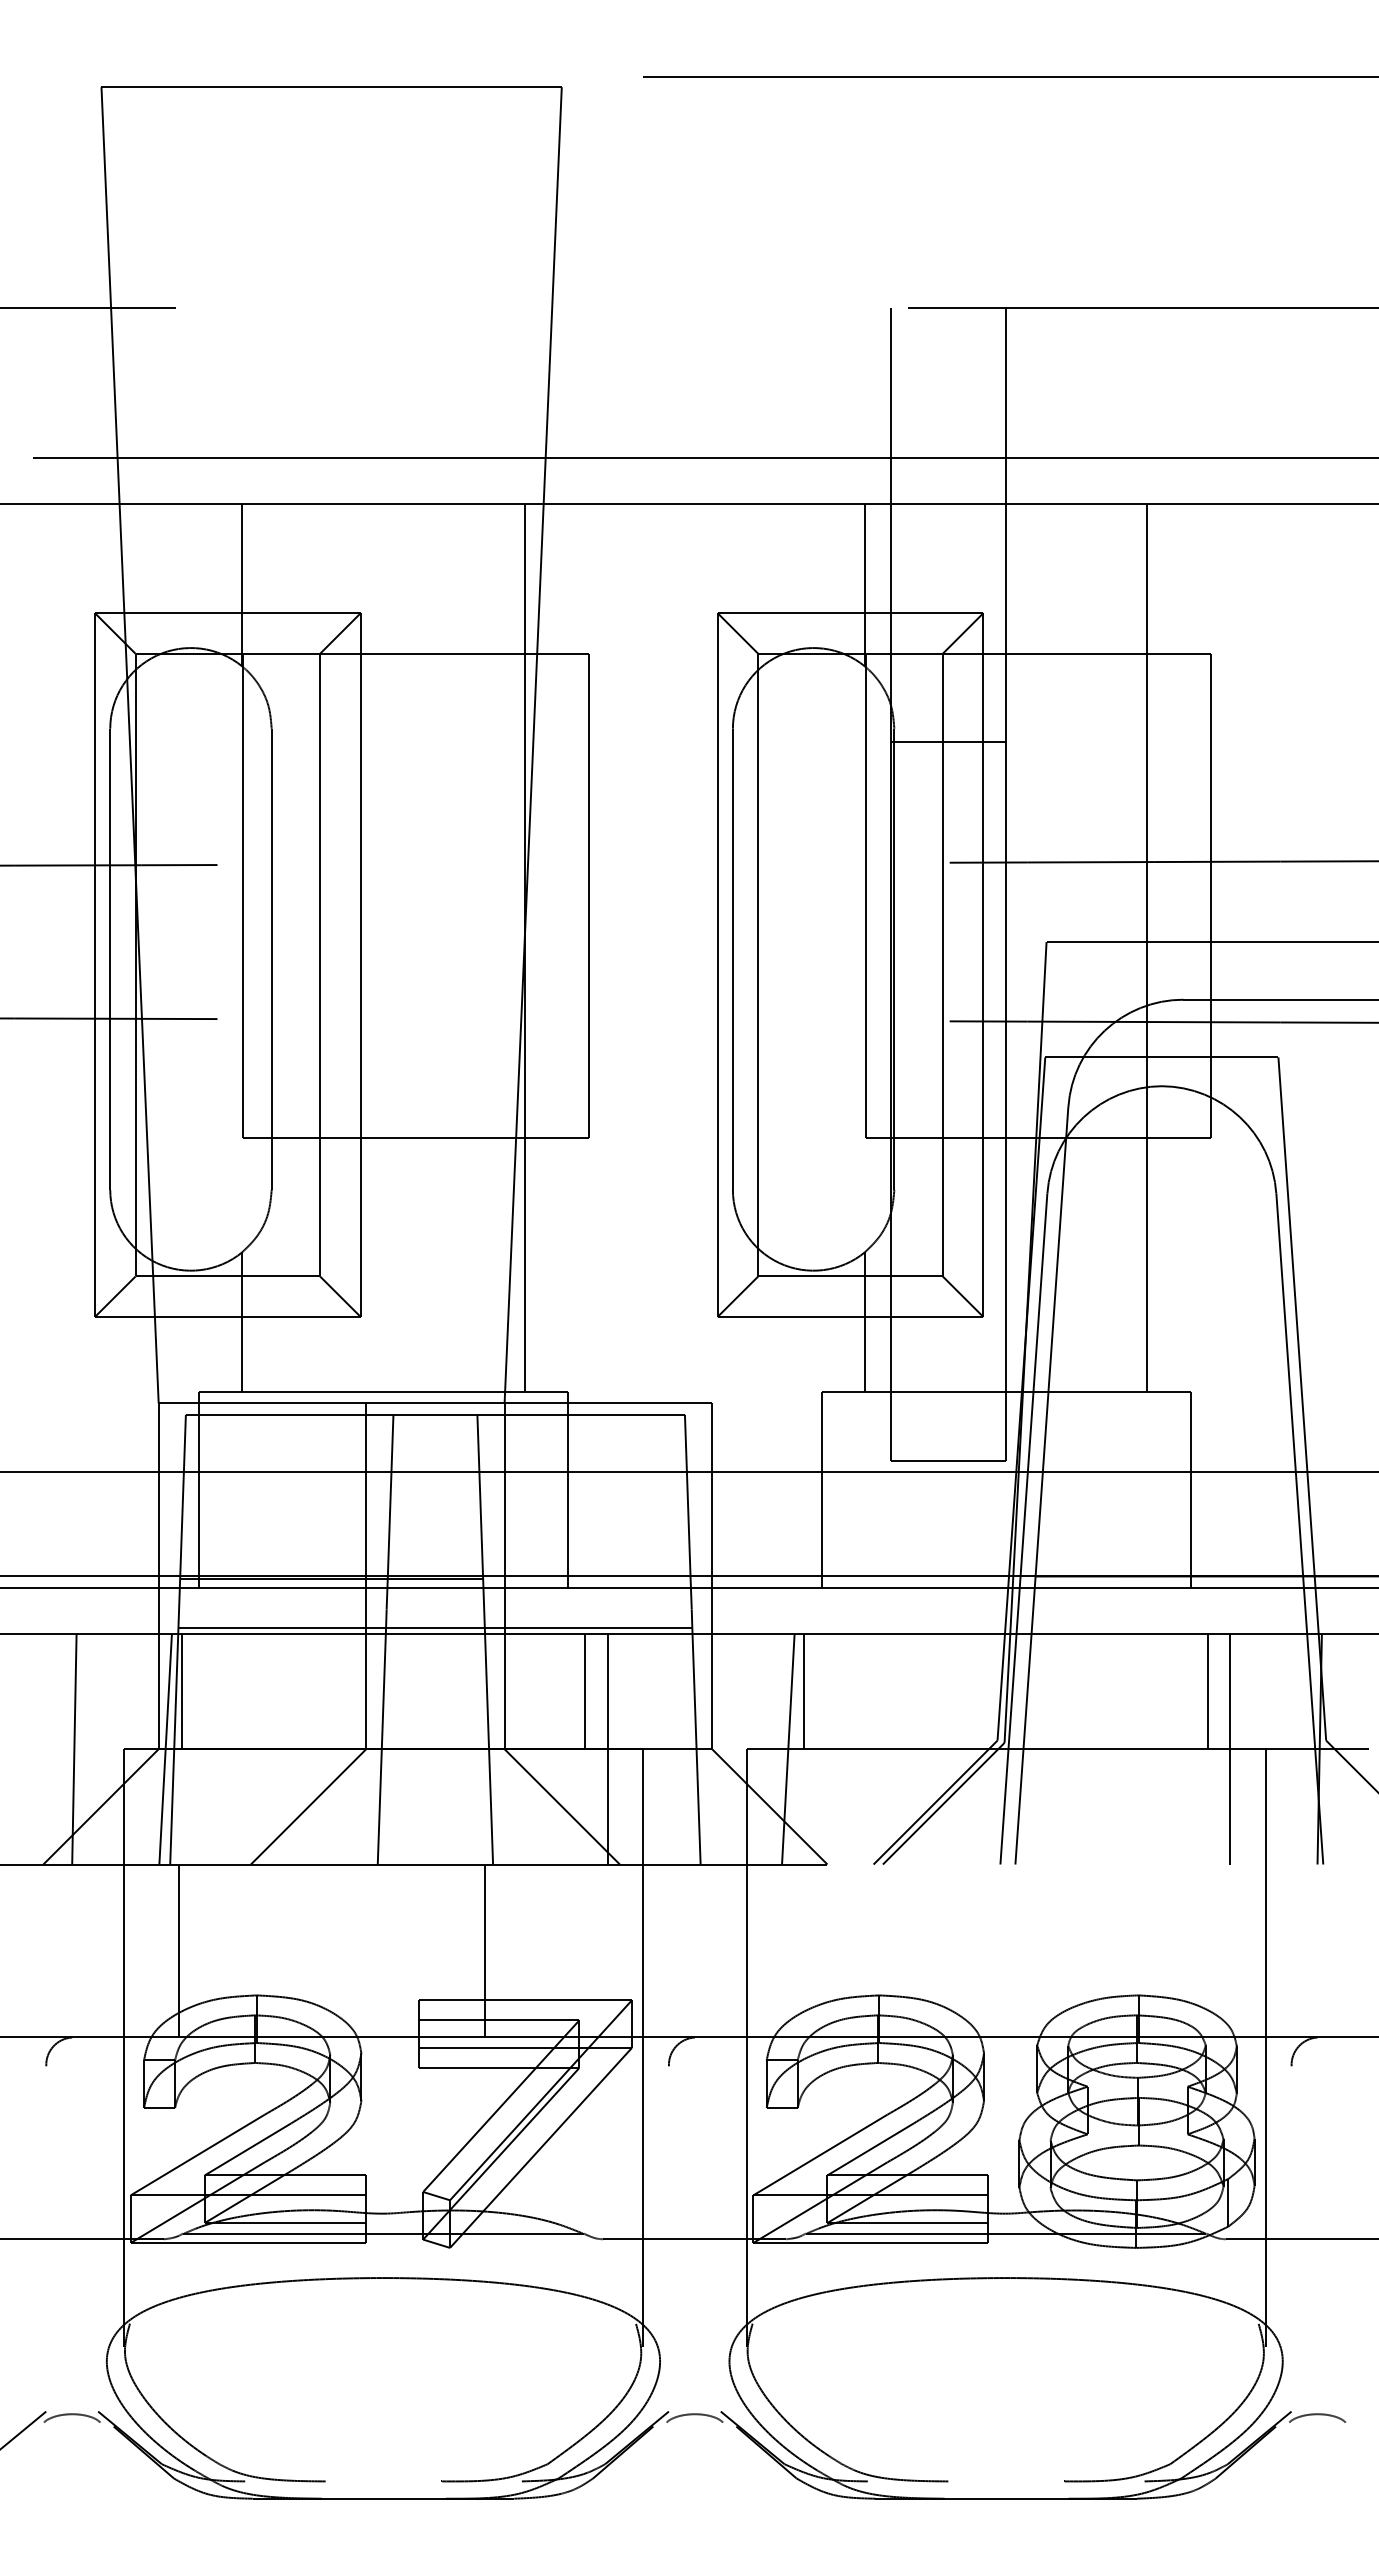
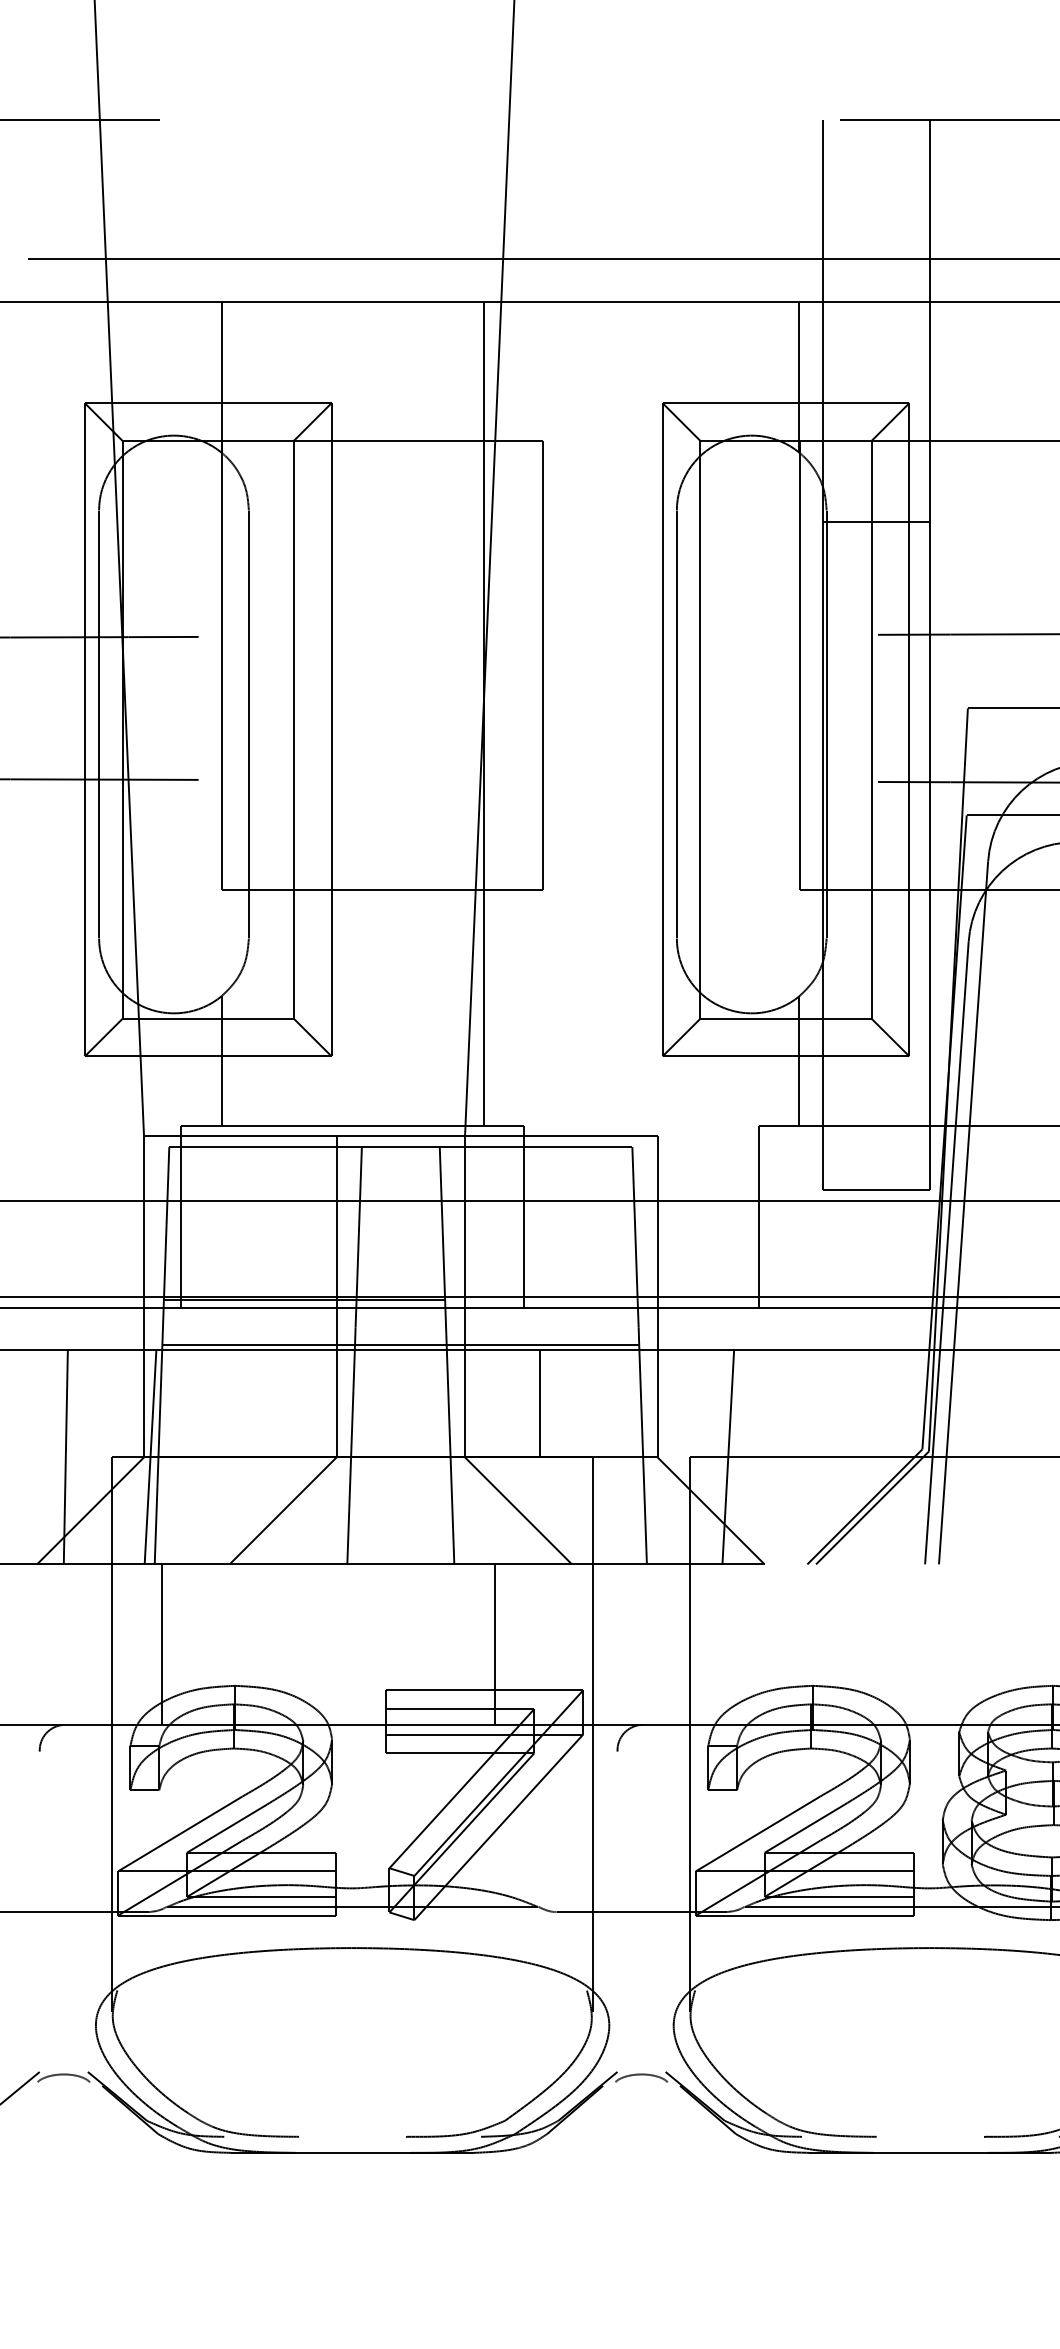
line: (181, 1691) -> (165, 1403), removed
line: (804, 1691) -> (743, 1403), removed
line: (607, 1748) -> (560, 1456), removed
line: (484, 1950) -> (494, 1644), moved

